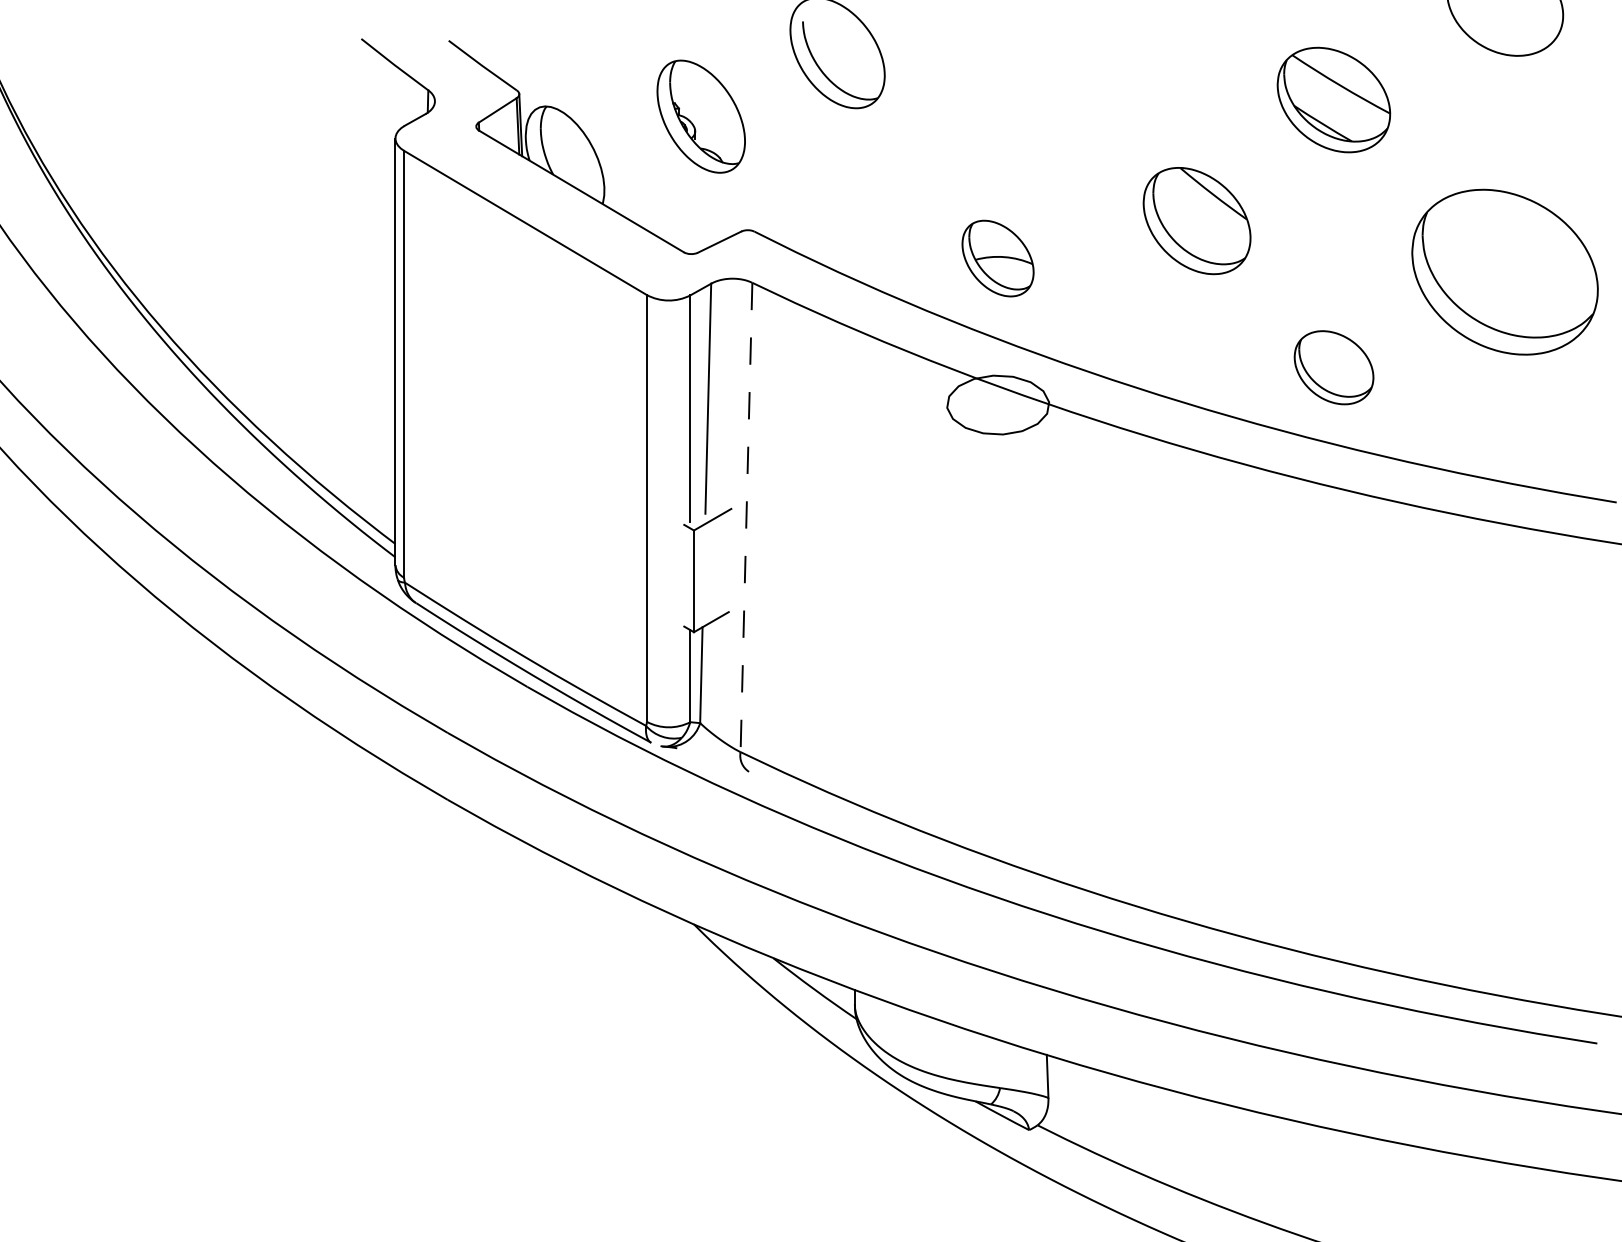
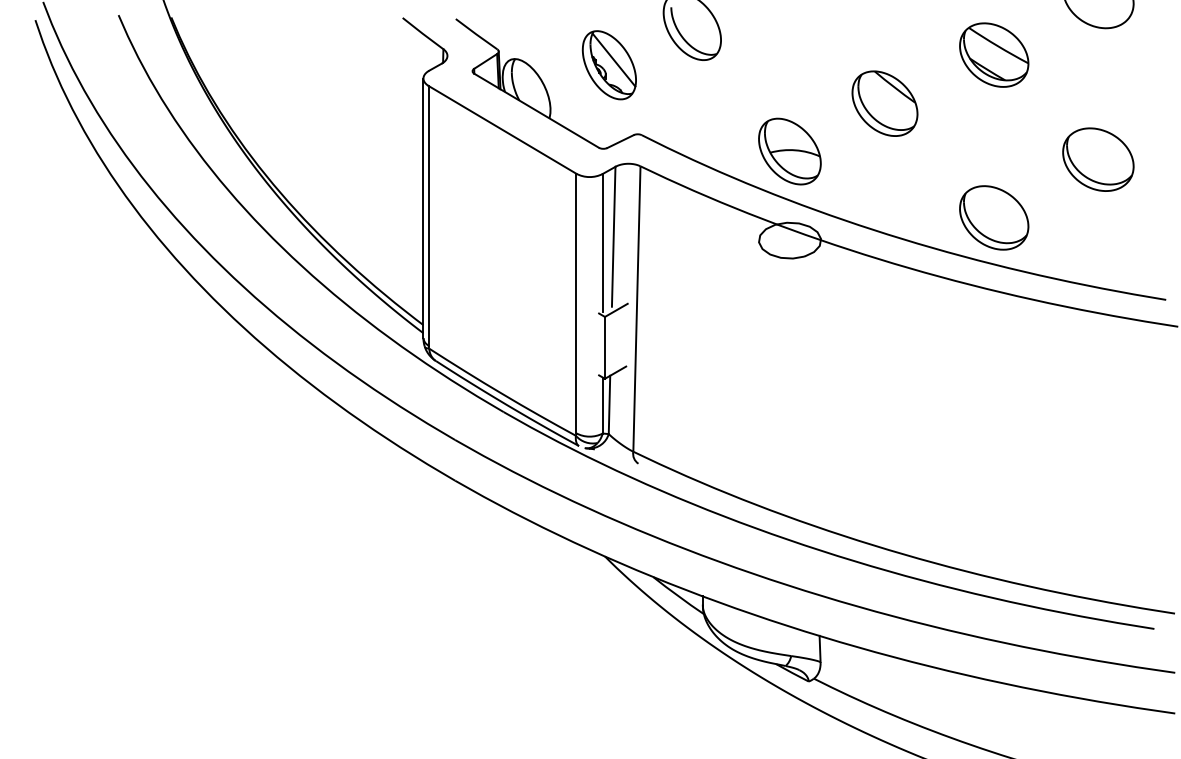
line: (707, 107) -> (613, 59), added
part: (1196, 220) -> (884, 103), moved
part: (997, 258) -> (789, 151), size x1.43
part: (1505, 271) -> (1098, 159), size x0.62
part: (1334, 367) -> (994, 217), size x1.43
line: (745, 516) -> (636, 308), dashed -> solid

